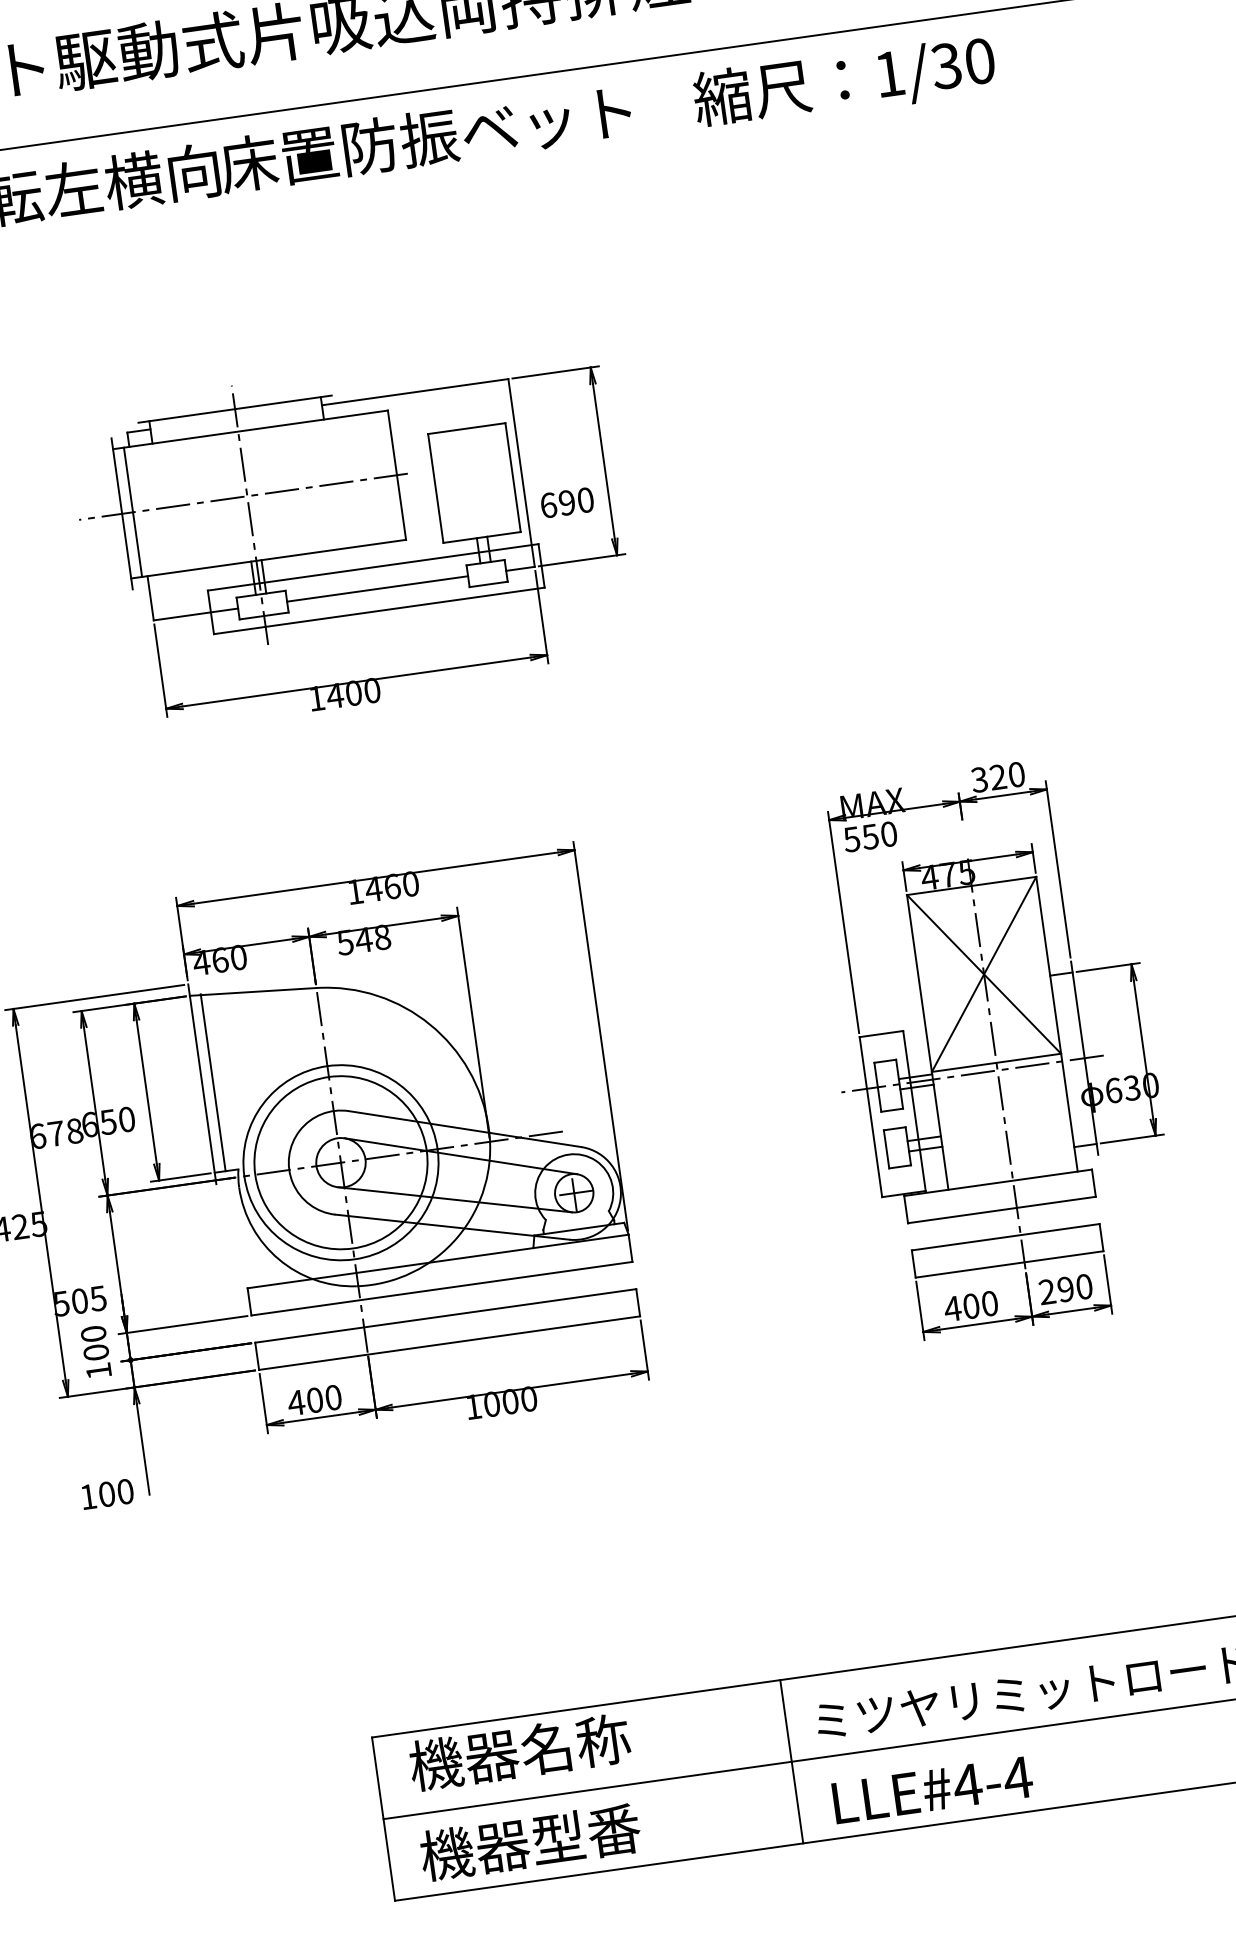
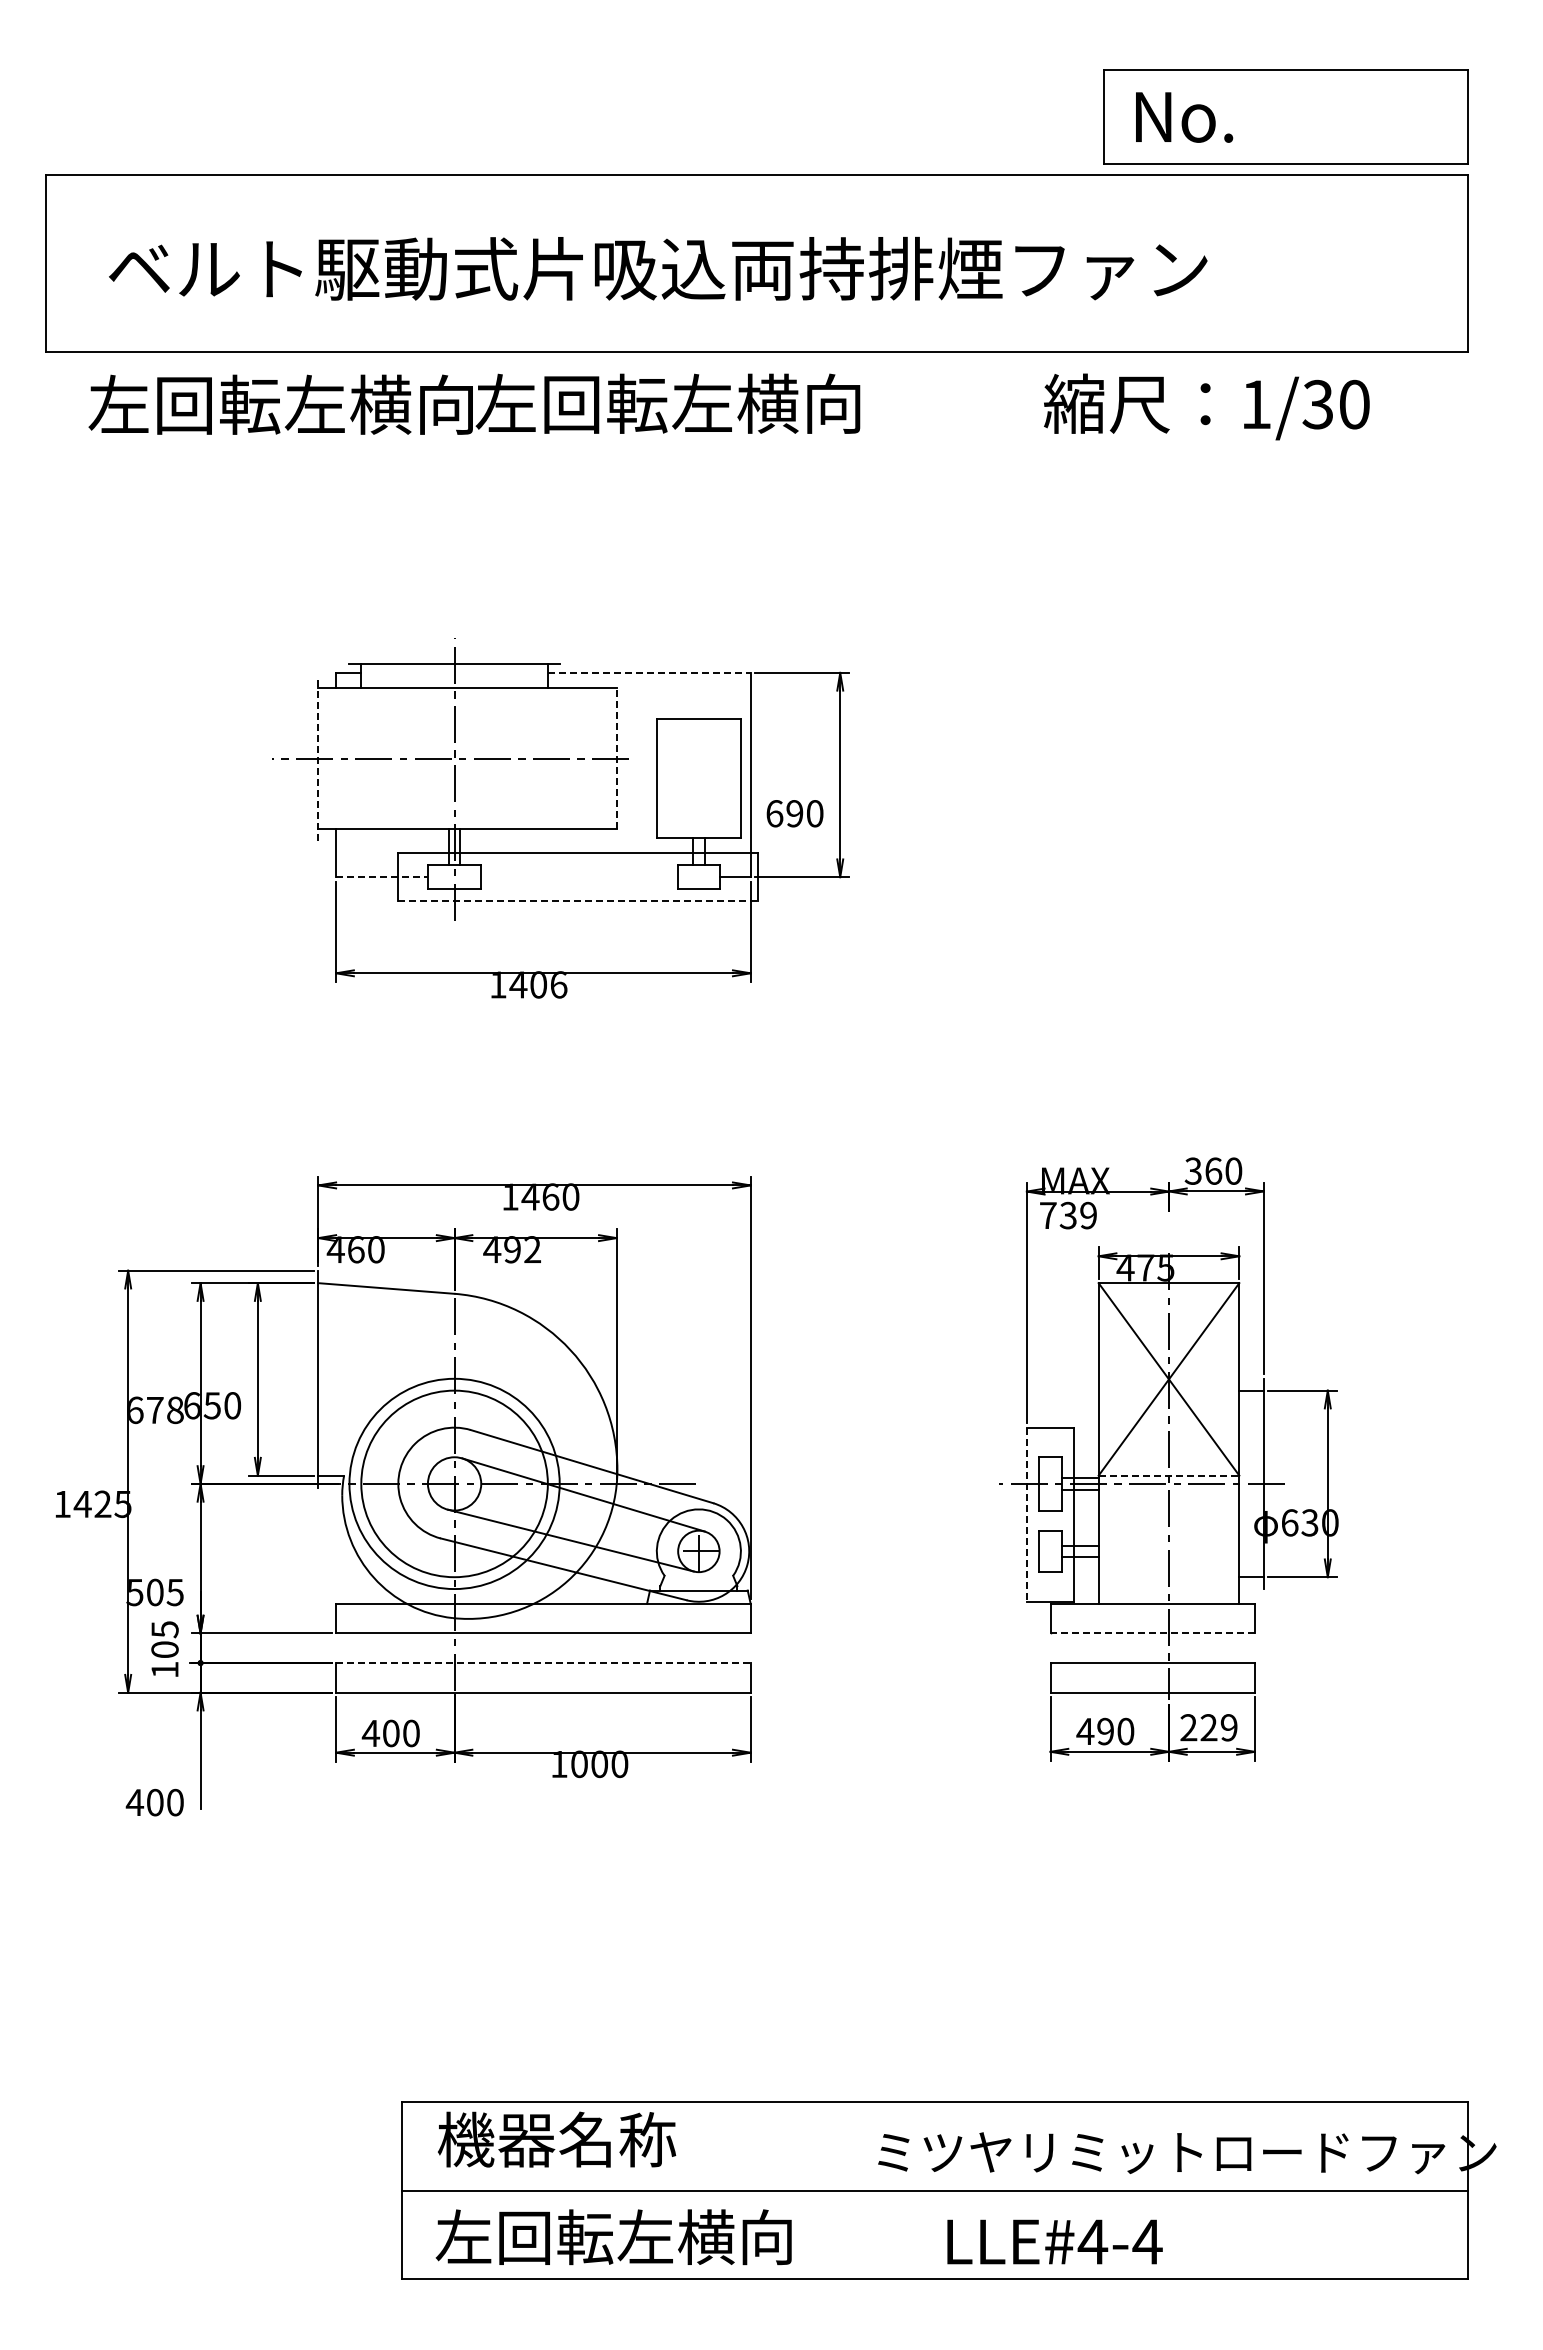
text: (844, 82) -> (1206, 406), moved
text: (425, 138) -> (698, 403), 床置防振ベット -> 左回転左横向
line: (415, 391) -> (649, 672), solid -> dashed
line: (397, 474) -> (617, 758), solid -> dashed
line: (133, 512) -> (330, 758), removed
line: (122, 513) -> (318, 758), solid -> dashed
line: (377, 589) -> (579, 877), removed
line: (379, 610) -> (578, 900), solid -> dashed
line: (196, 614) -> (382, 877), solid -> dashed
text: (371, 690) -> (558, 984), 1400 -> 1406
text: (998, 776) -> (1213, 1170), 320 -> 360
text: (869, 836) -> (1067, 1215), 550 -> 739
text: (363, 939) -> (512, 1249), 548 -> 492
line: (996, 1062) -> (1169, 1475), solid -> dashed
line: (213, 1082) -> (330, 1379), removed
line: (870, 1117) -> (1026, 1515), solid -> dashed
line: (1001, 1210) -> (1152, 1633), solid -> dashed
text: (1074, 1287) -> (1218, 1727), 290 -> 229
text: (971, 1306) -> (1105, 1731), 400 -> 490
line: (445, 1316) -> (543, 1663), solid -> dashed
text: (93, 1334) -> (164, 1629), 100 -> 105
text: (87, 1496) -> (134, 1802), 100 -> 400
line: (791, 1761) -> (845, 2190), removed
text: (932, 1789) -> (1054, 2241), moved
text: (584, 1834) -> (613, 2237), 機器型番 -> 左回転左横向

